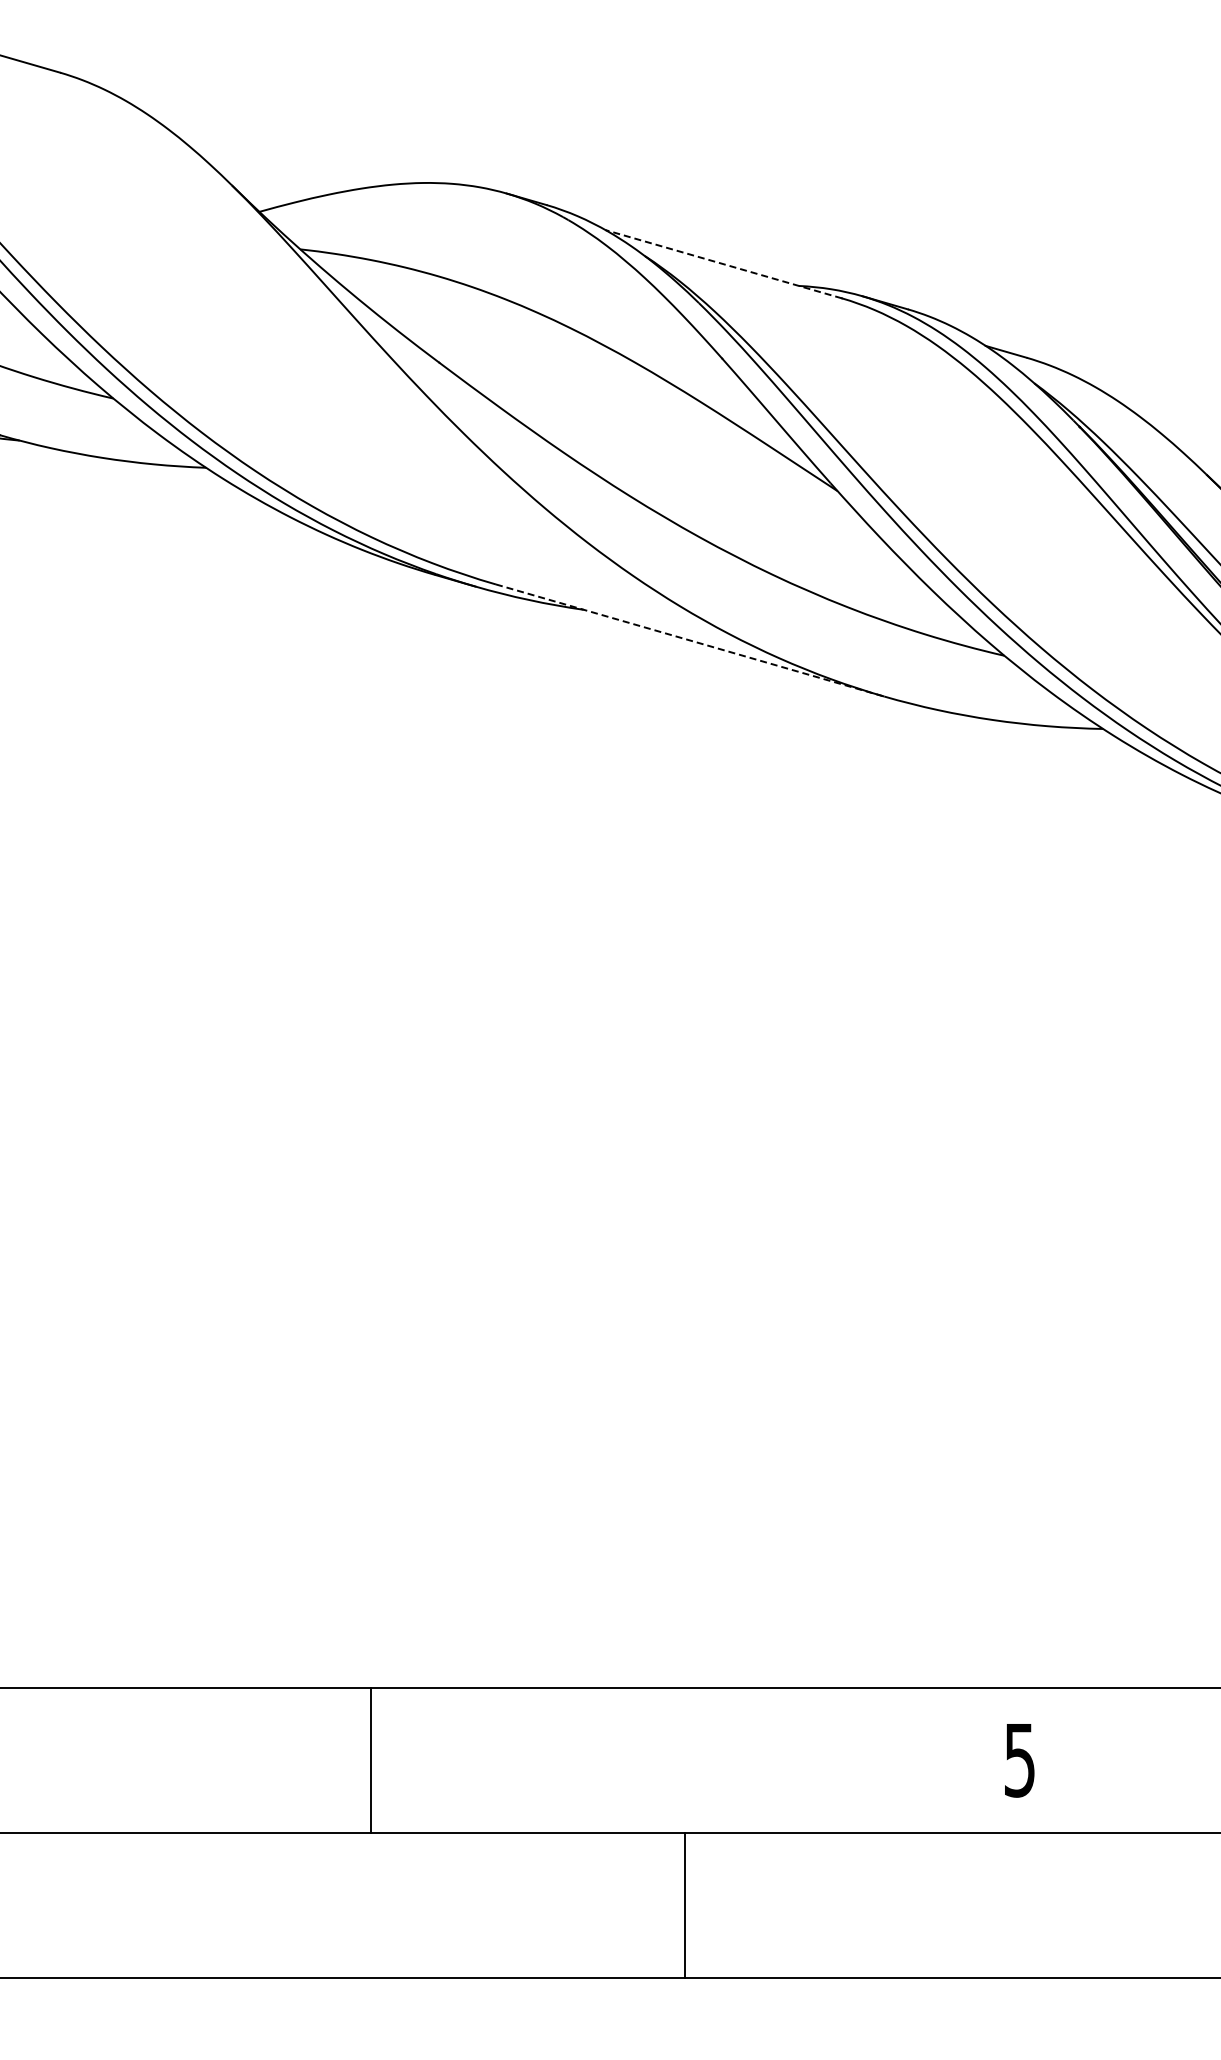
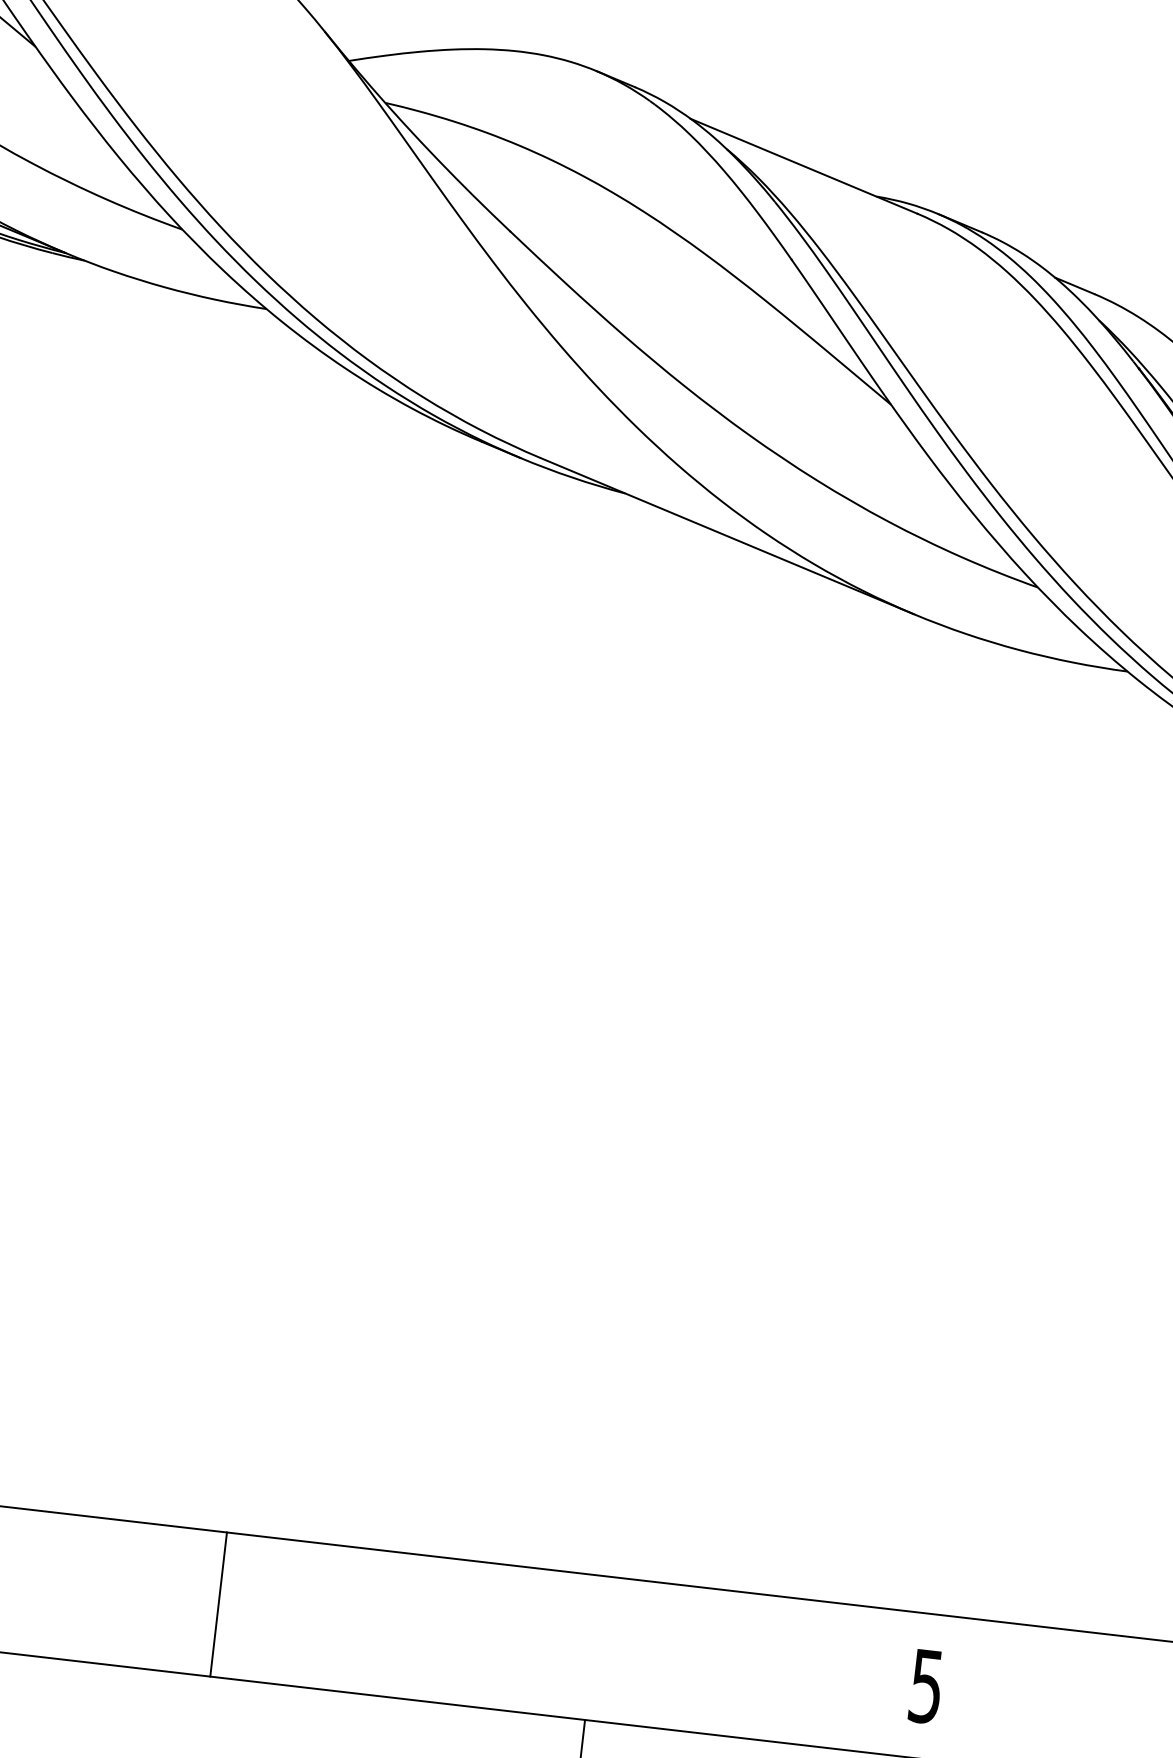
line: (723, 264) -> (803, 166), dashed -> solid
line: (690, 640) -> (727, 536), dashed -> solid
line: (371, 1759) -> (218, 1603), moved

